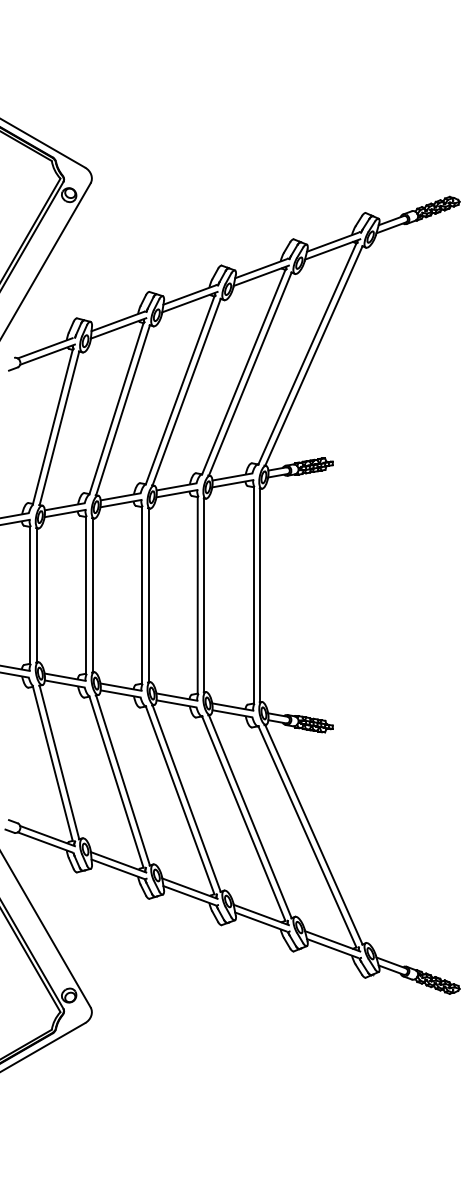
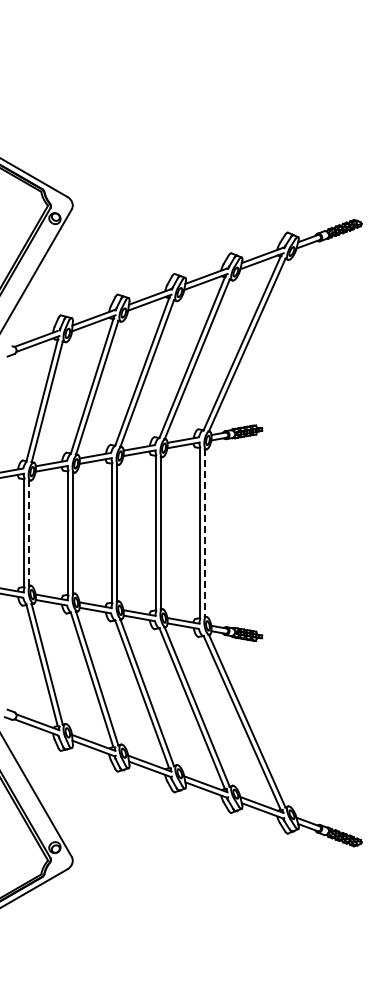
line: (36, 595) -> (29, 533), solid -> dashed
line: (260, 595) -> (205, 533), solid -> dashed

